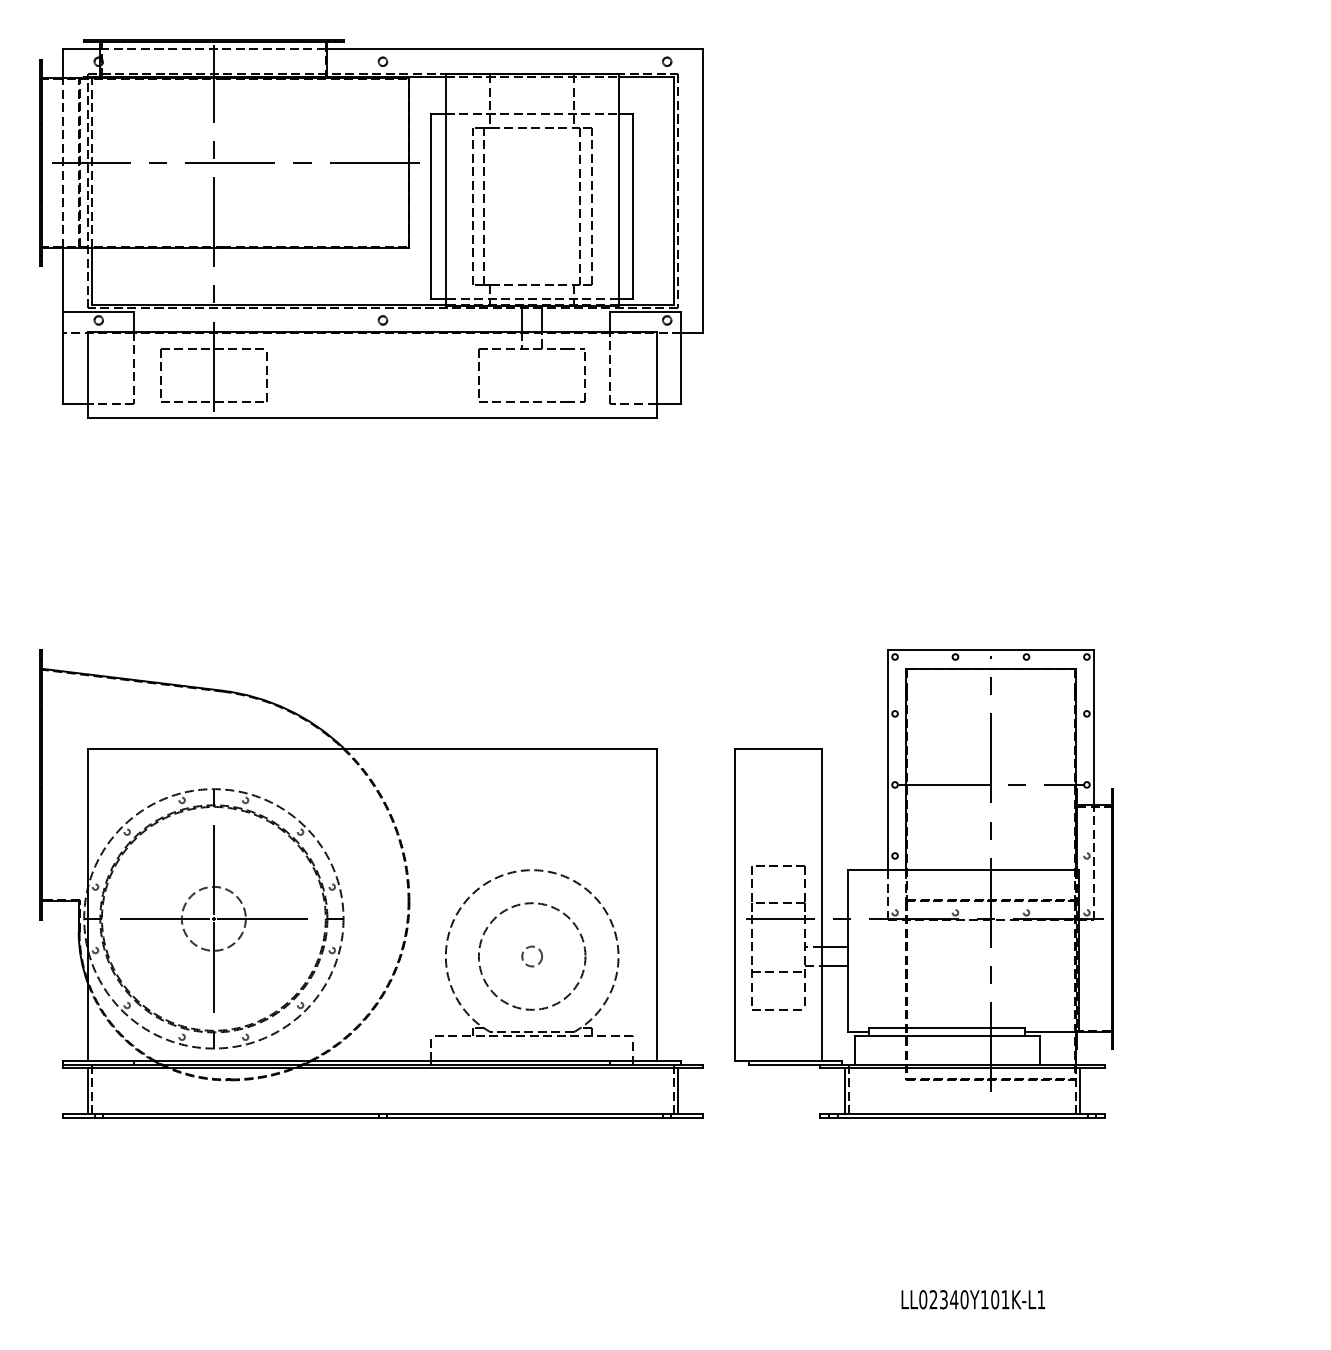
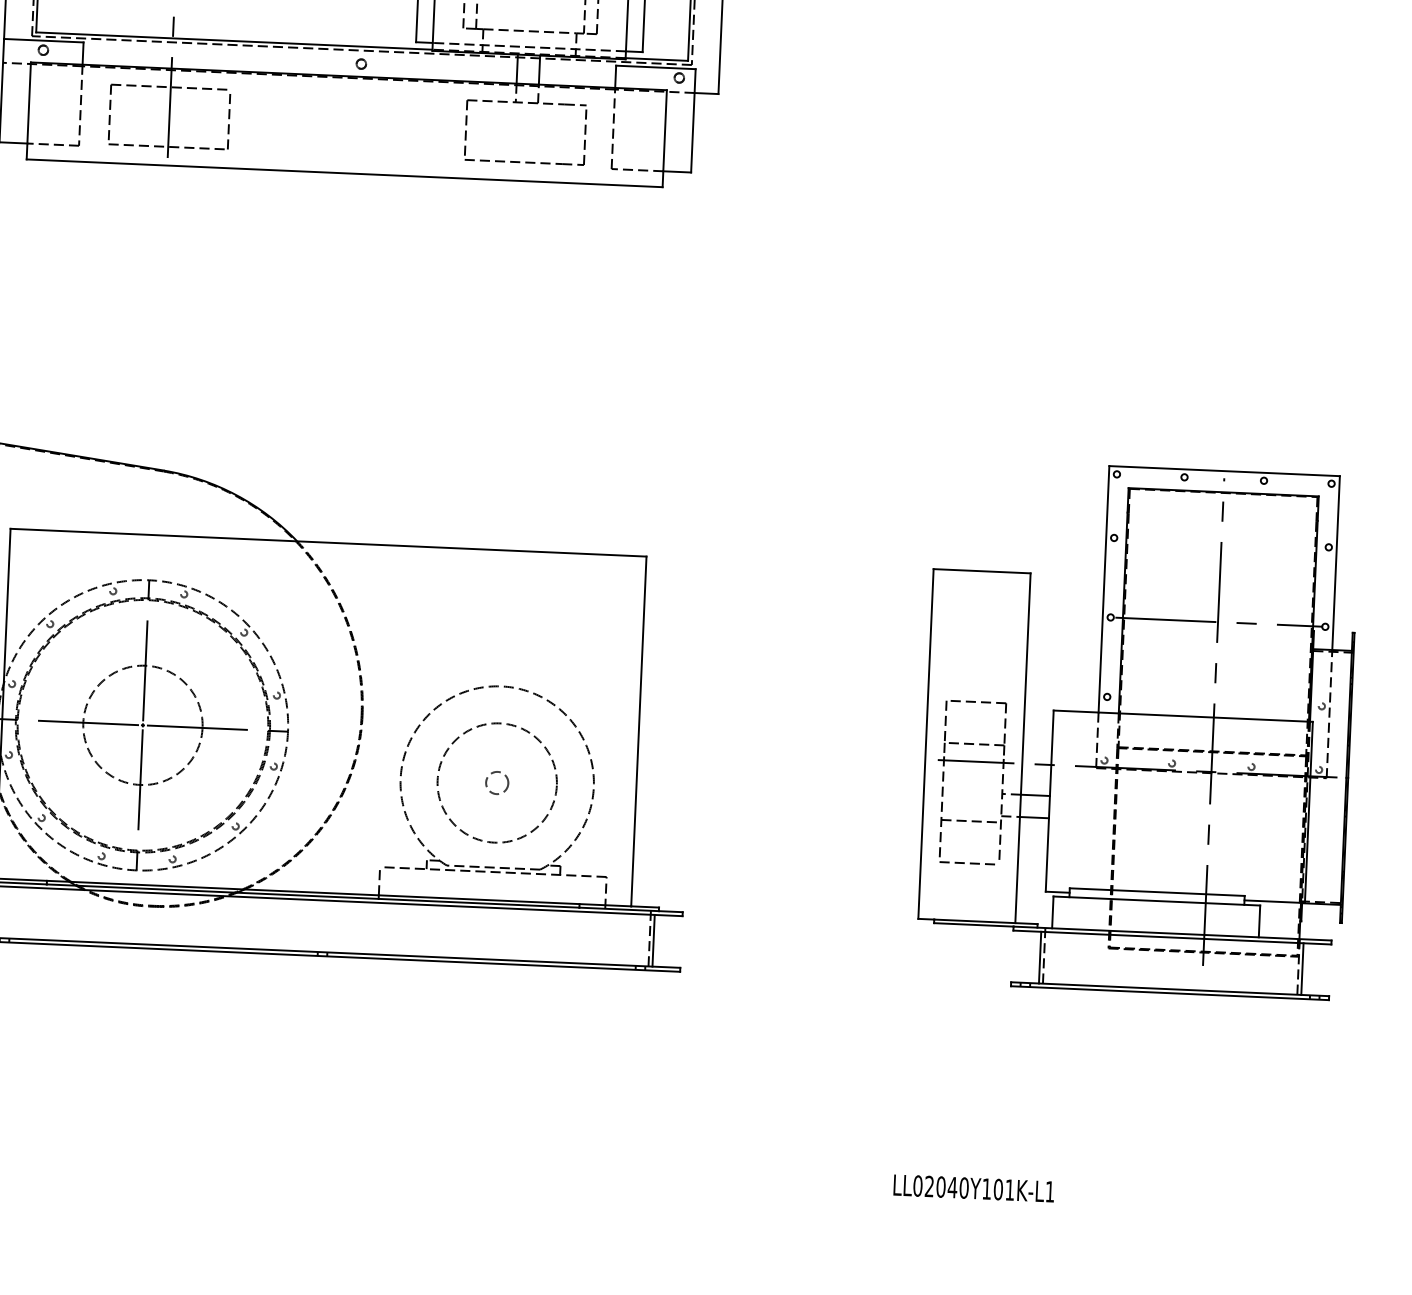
part: (923, 883) -> (1137, 729), moved
circle: (213, 918) -> (142, 724), size x1.67
text: (943, 1299) -> (940, 1186), LL02340Y101K-L1 -> LL02040Y101K-L1

